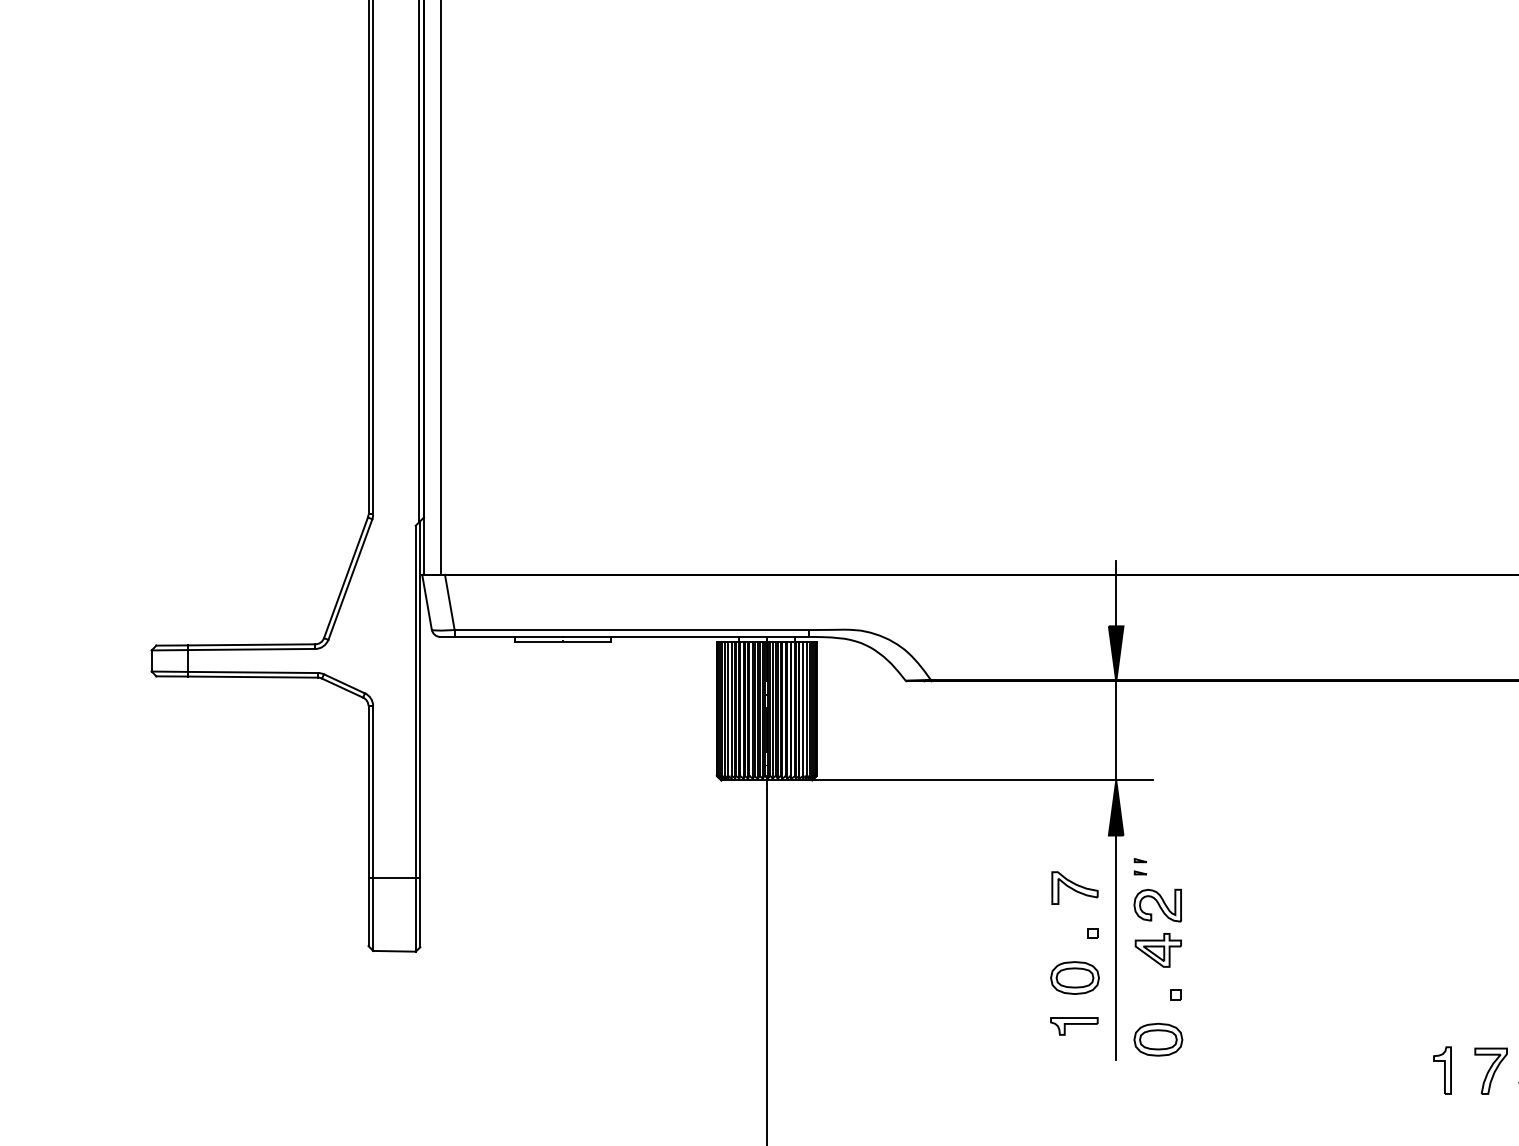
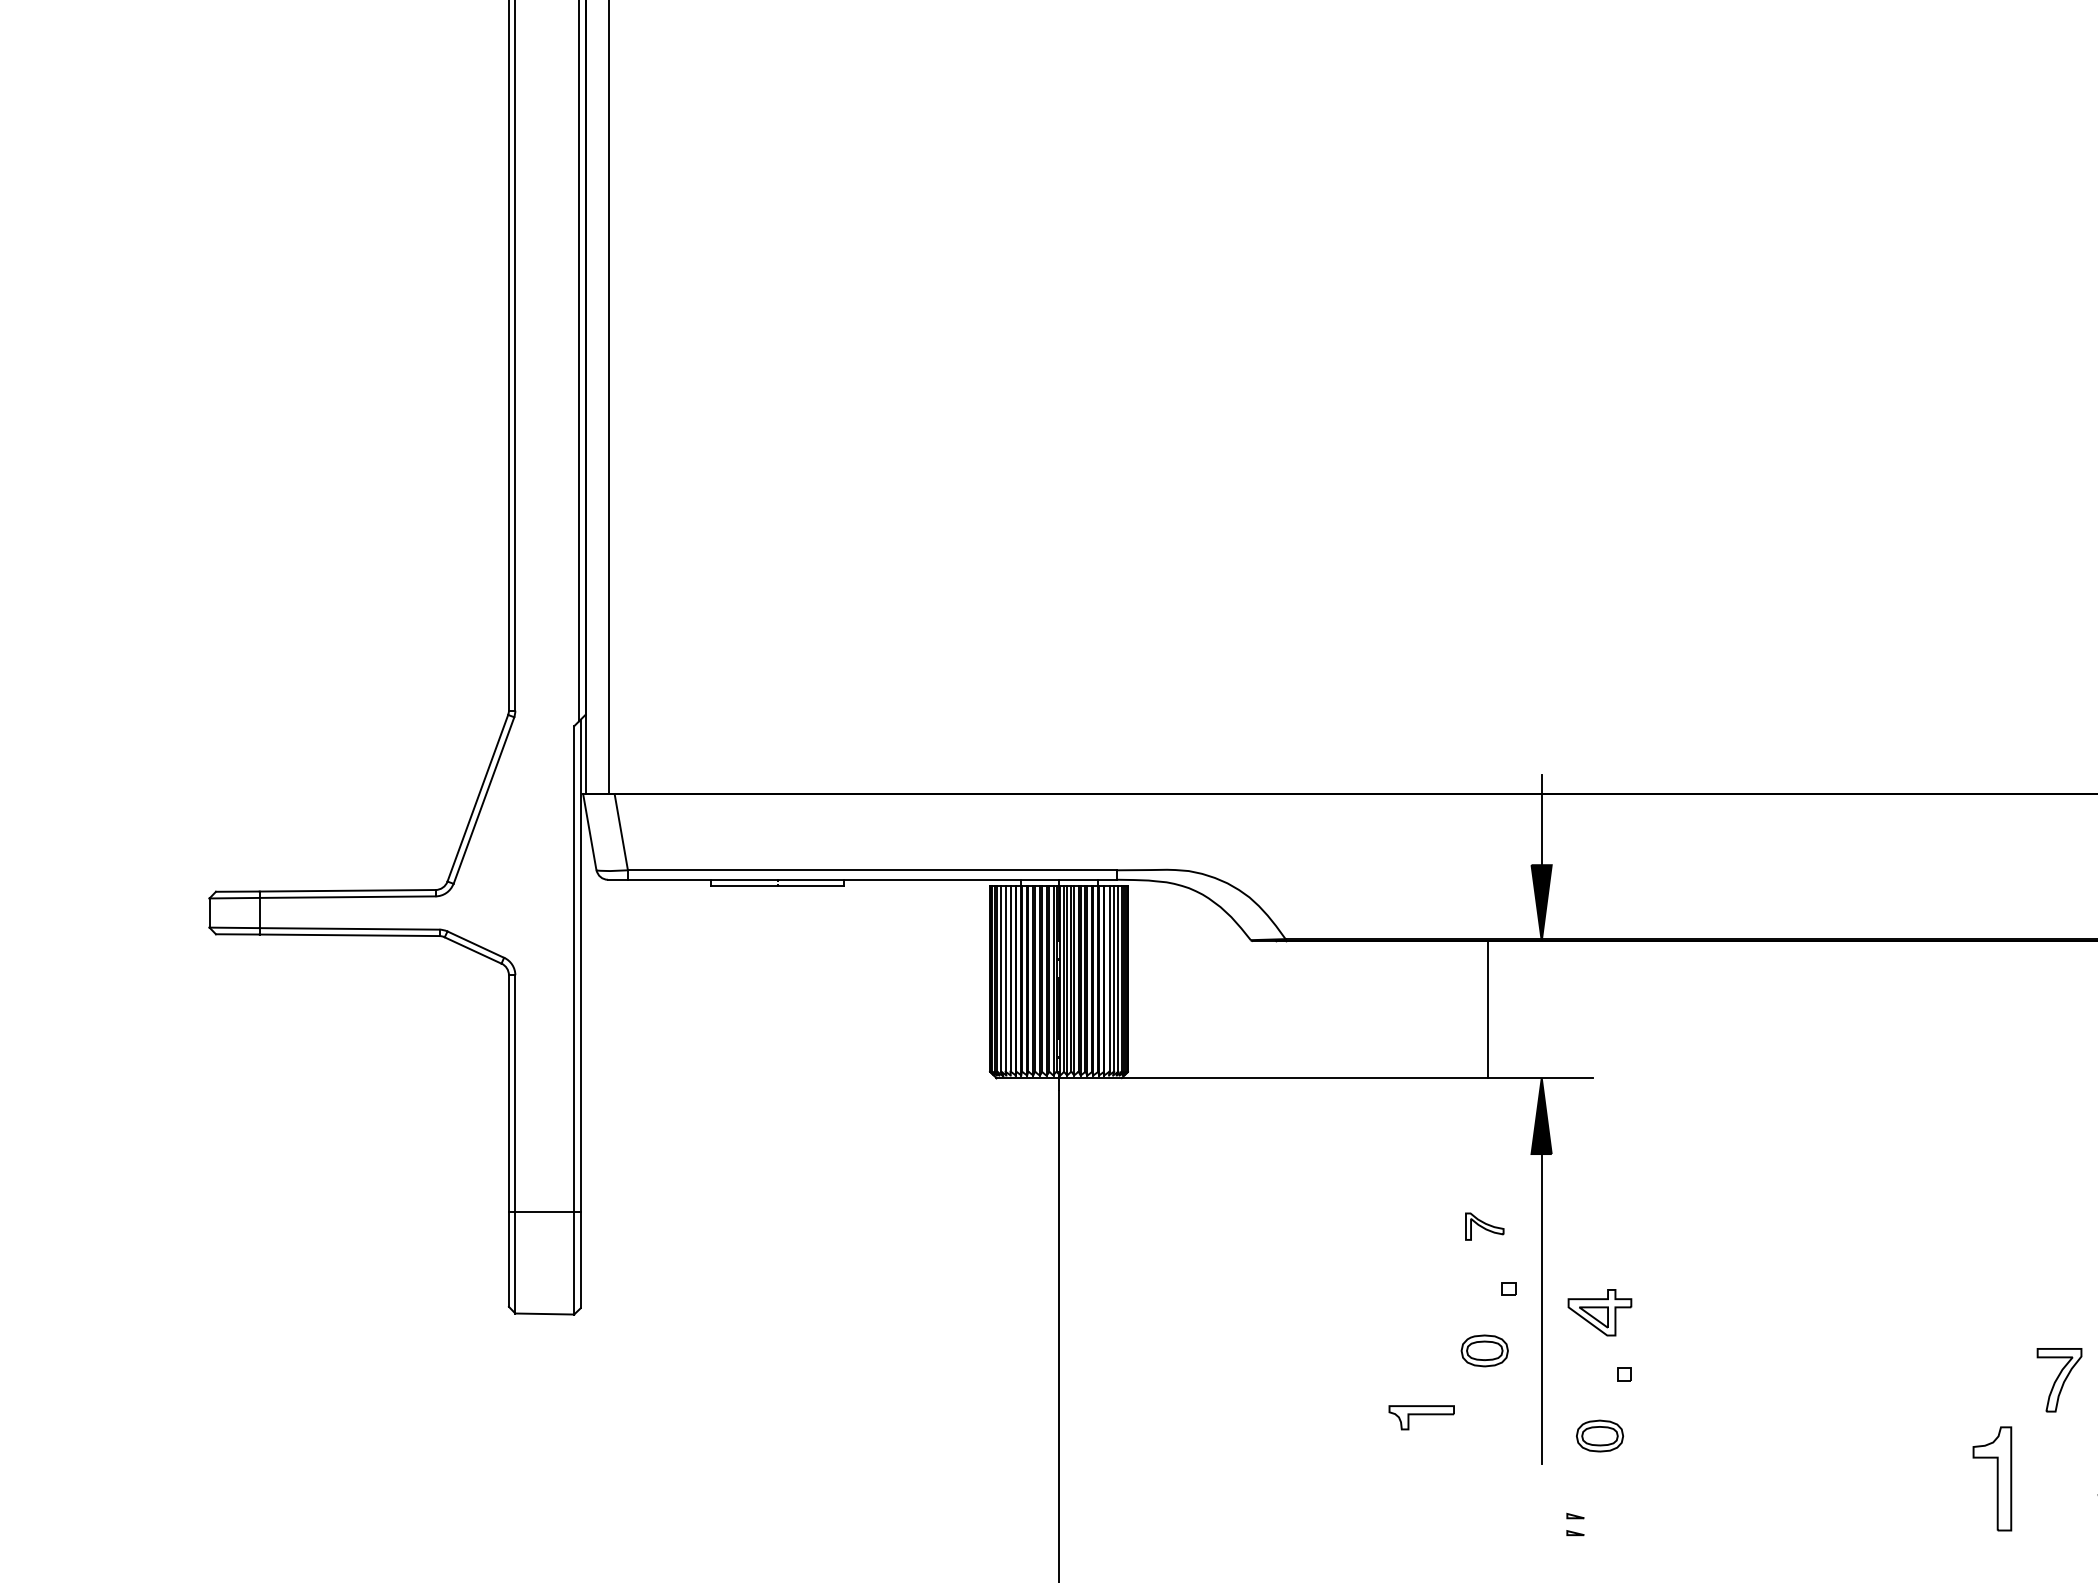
line: (1116, 730) -> (1488, 1009), moved
part: (1140, 866) -> (1575, 1524), moved
part: (1074, 887) -> (1484, 1225), size x0.6
part: (1157, 905) -> (1598, 1250), removed
part: (1074, 977) -> (1484, 1350), size x0.7
part: (1074, 1026) -> (1421, 1417), moved
part: (1158, 1039) -> (1600, 1435), size x0.7
part: (1442, 1070) -> (1992, 1478), size x1.6
part: (1490, 1070) -> (2058, 1379), moved

